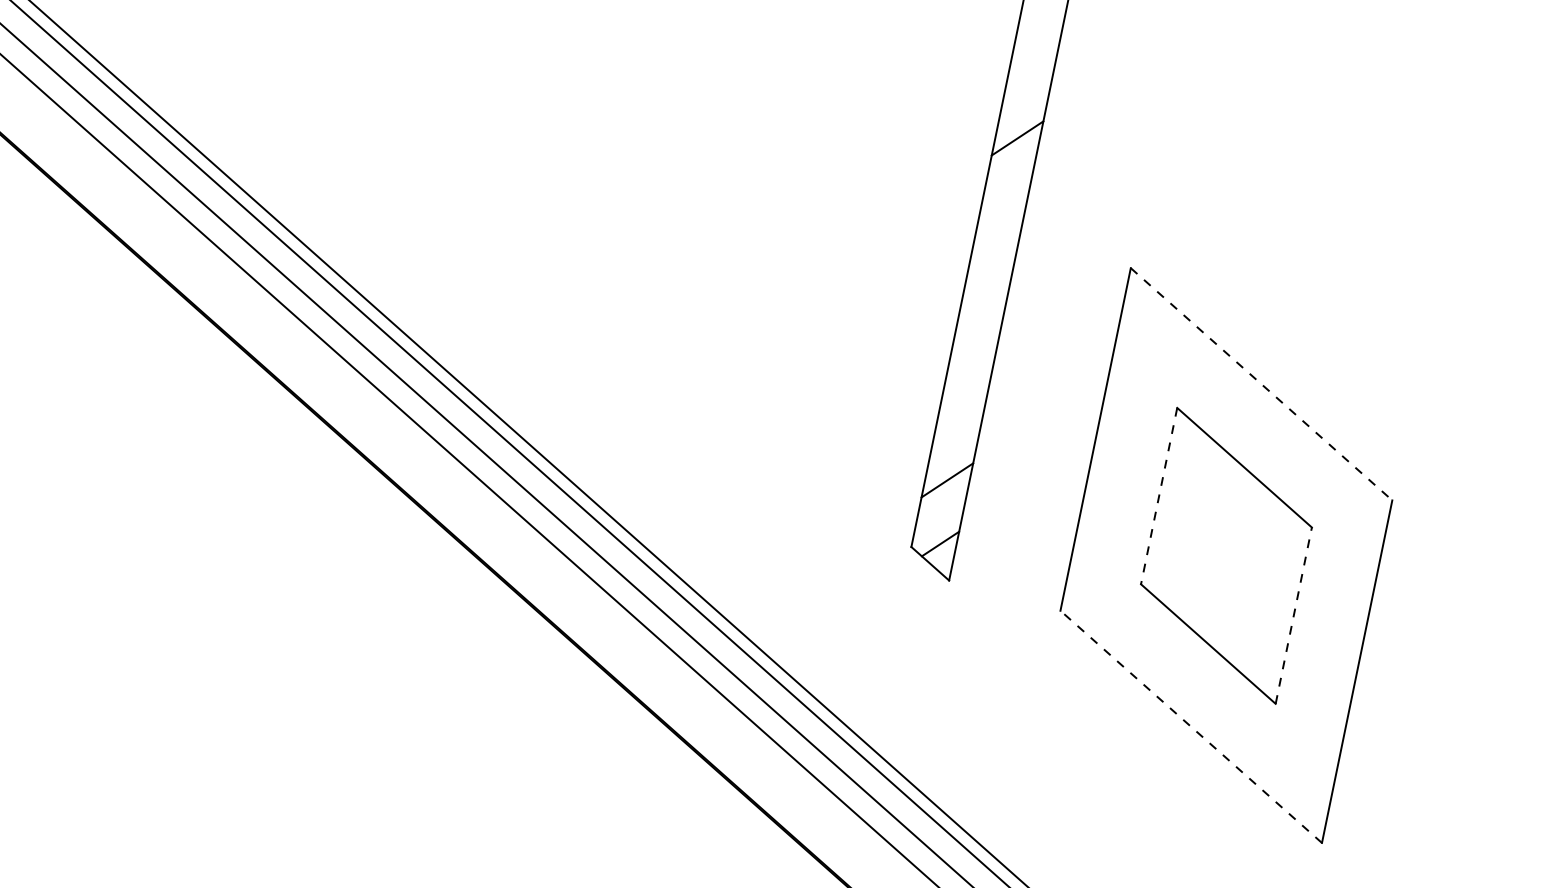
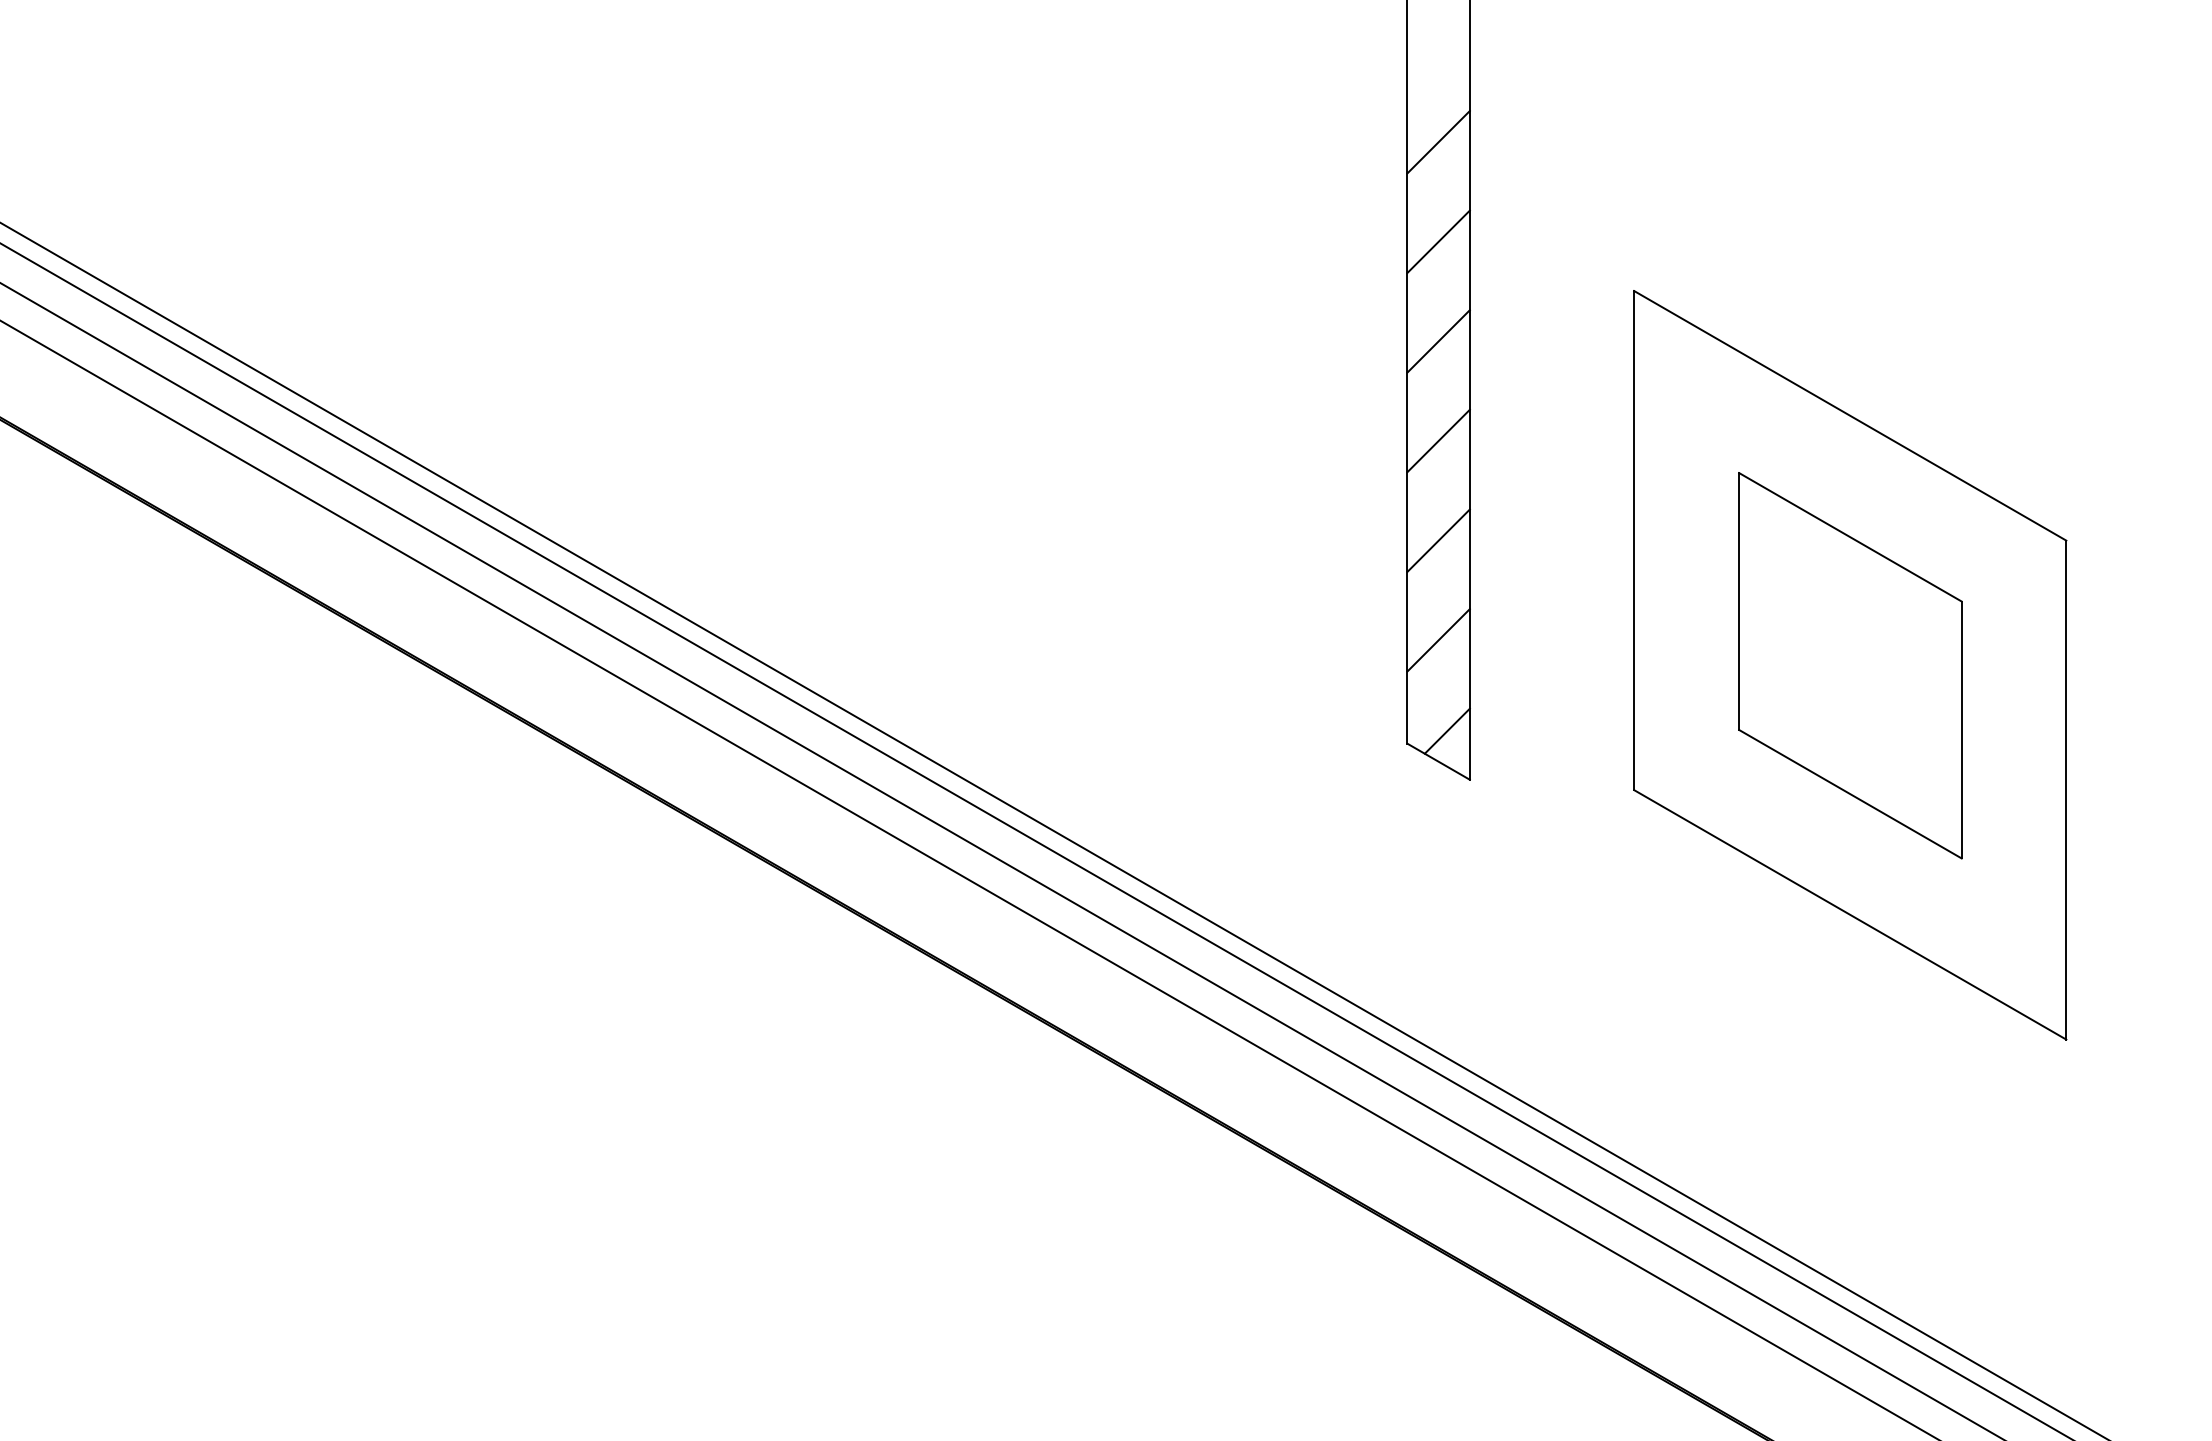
line: (1003, 206) -> (1438, 241), added
line: (989, 275) -> (1438, 341), added
line: (975, 343) -> (1438, 440), added
line: (1261, 384) -> (1850, 415), dashed -> solid
line: (961, 411) -> (1438, 540), added
line: (1159, 496) -> (1739, 602), dashed -> solid
line: (1293, 615) -> (1961, 729), dashed -> solid
line: (1191, 726) -> (1850, 914), dashed -> solid

